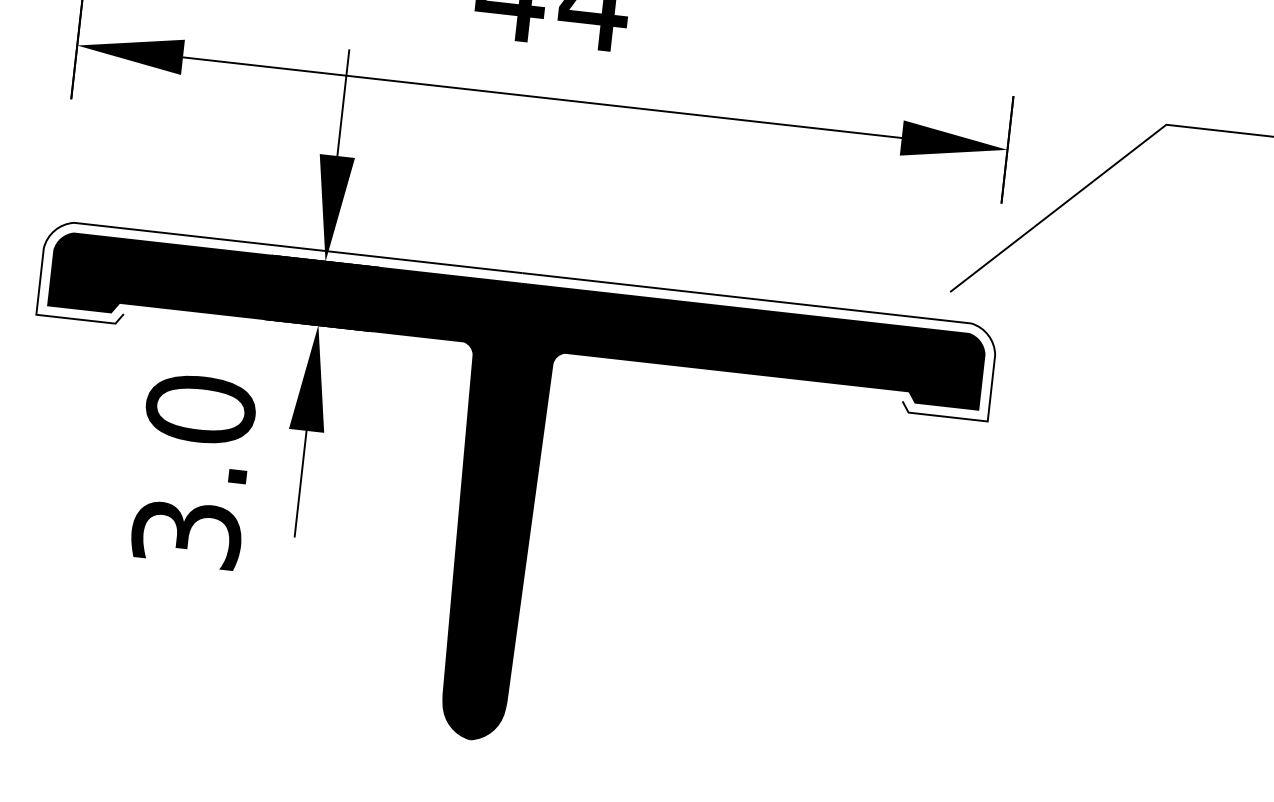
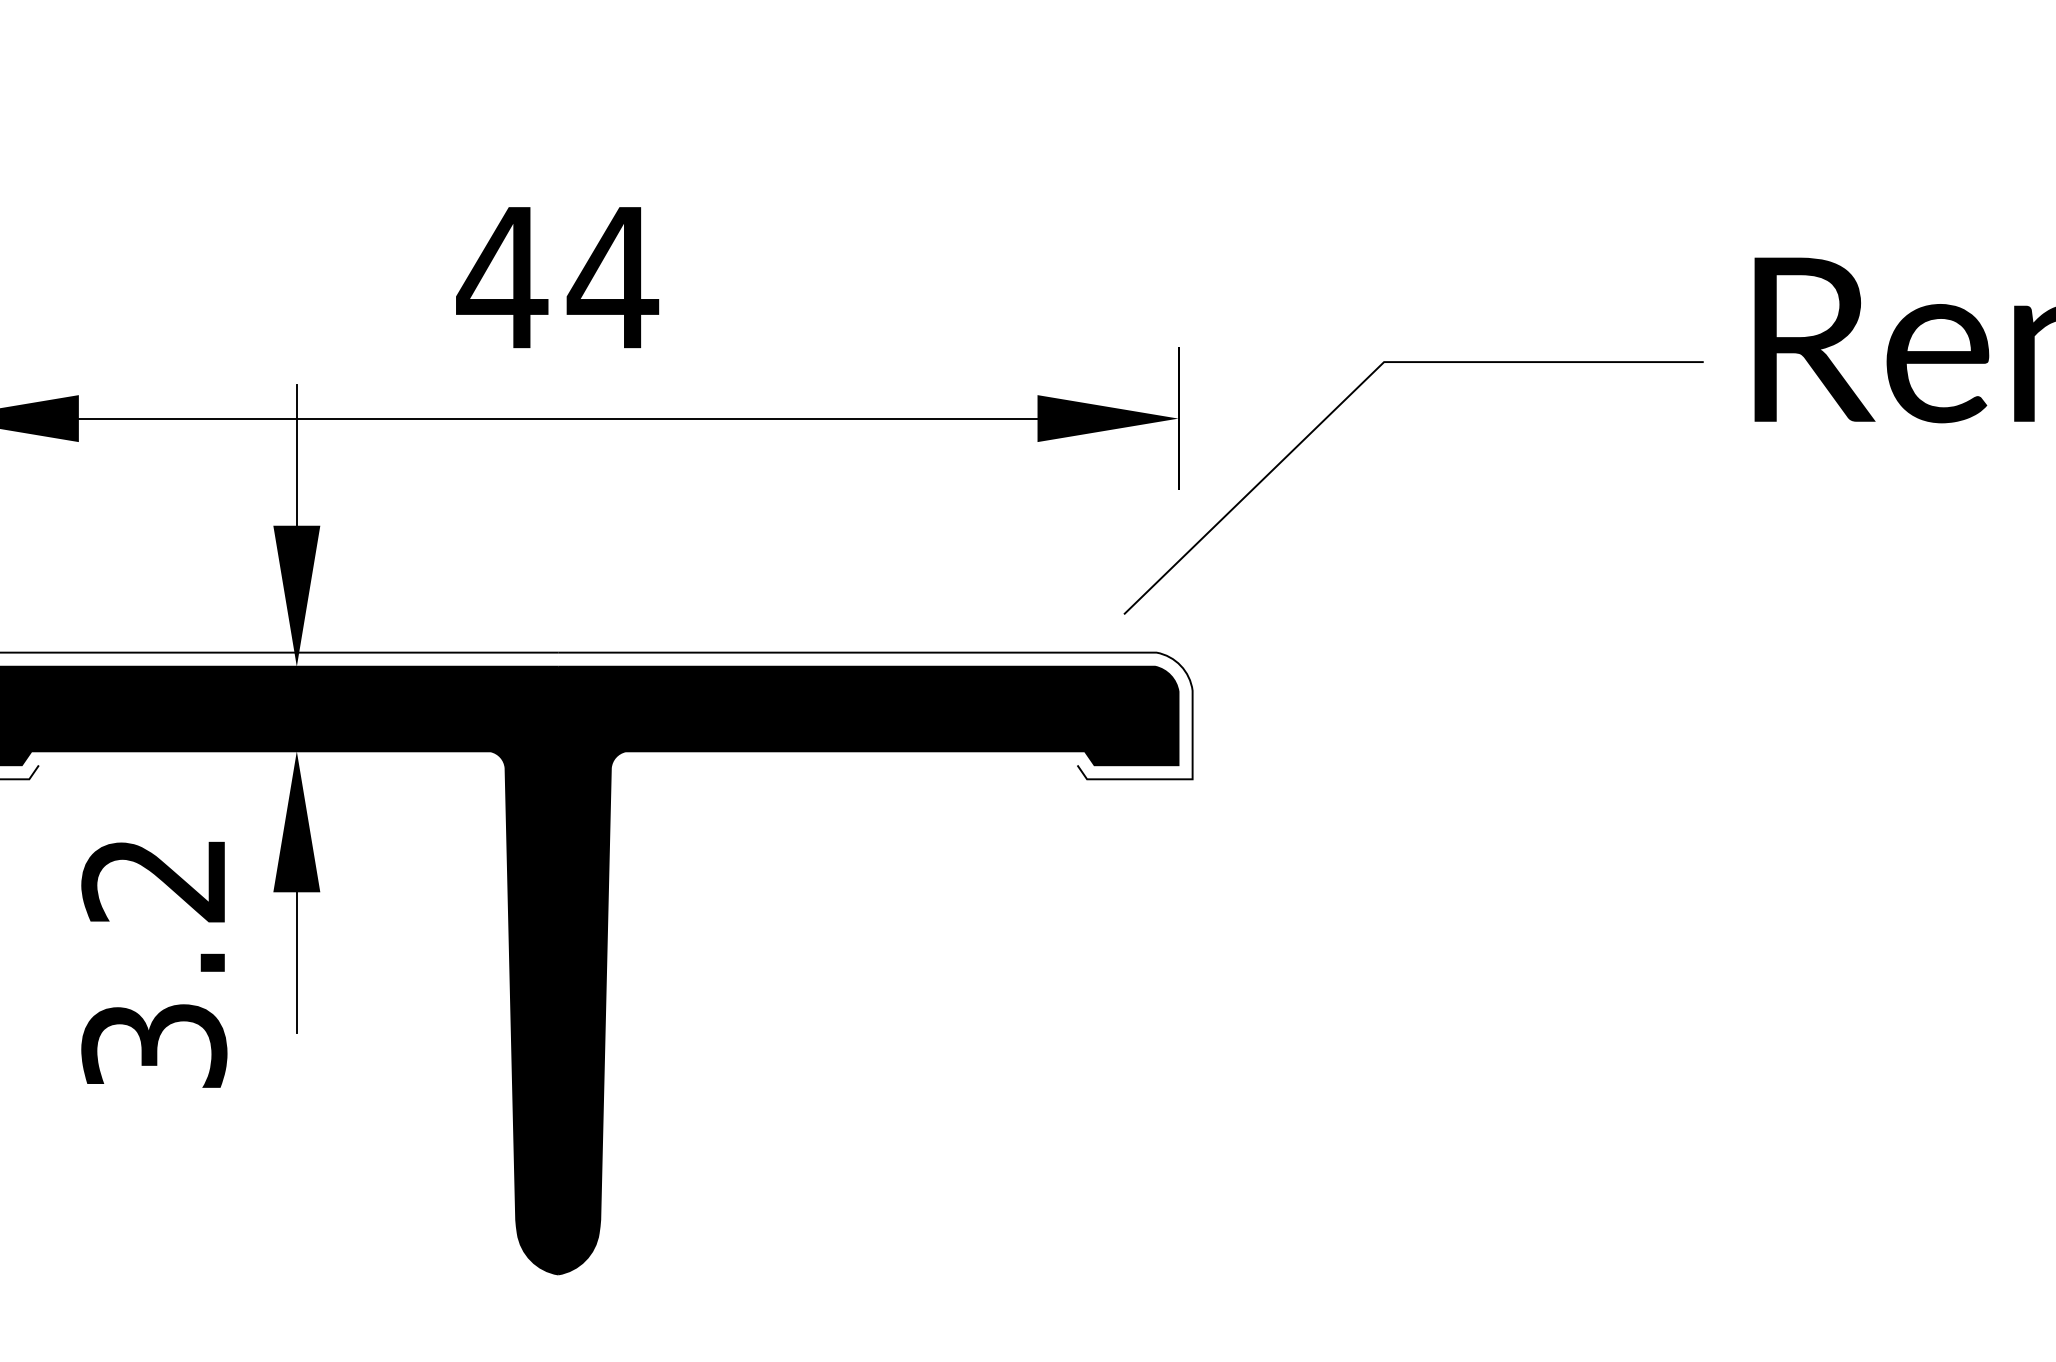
text: (200, 409) -> (154, 879), 3.0 -> 3.2

